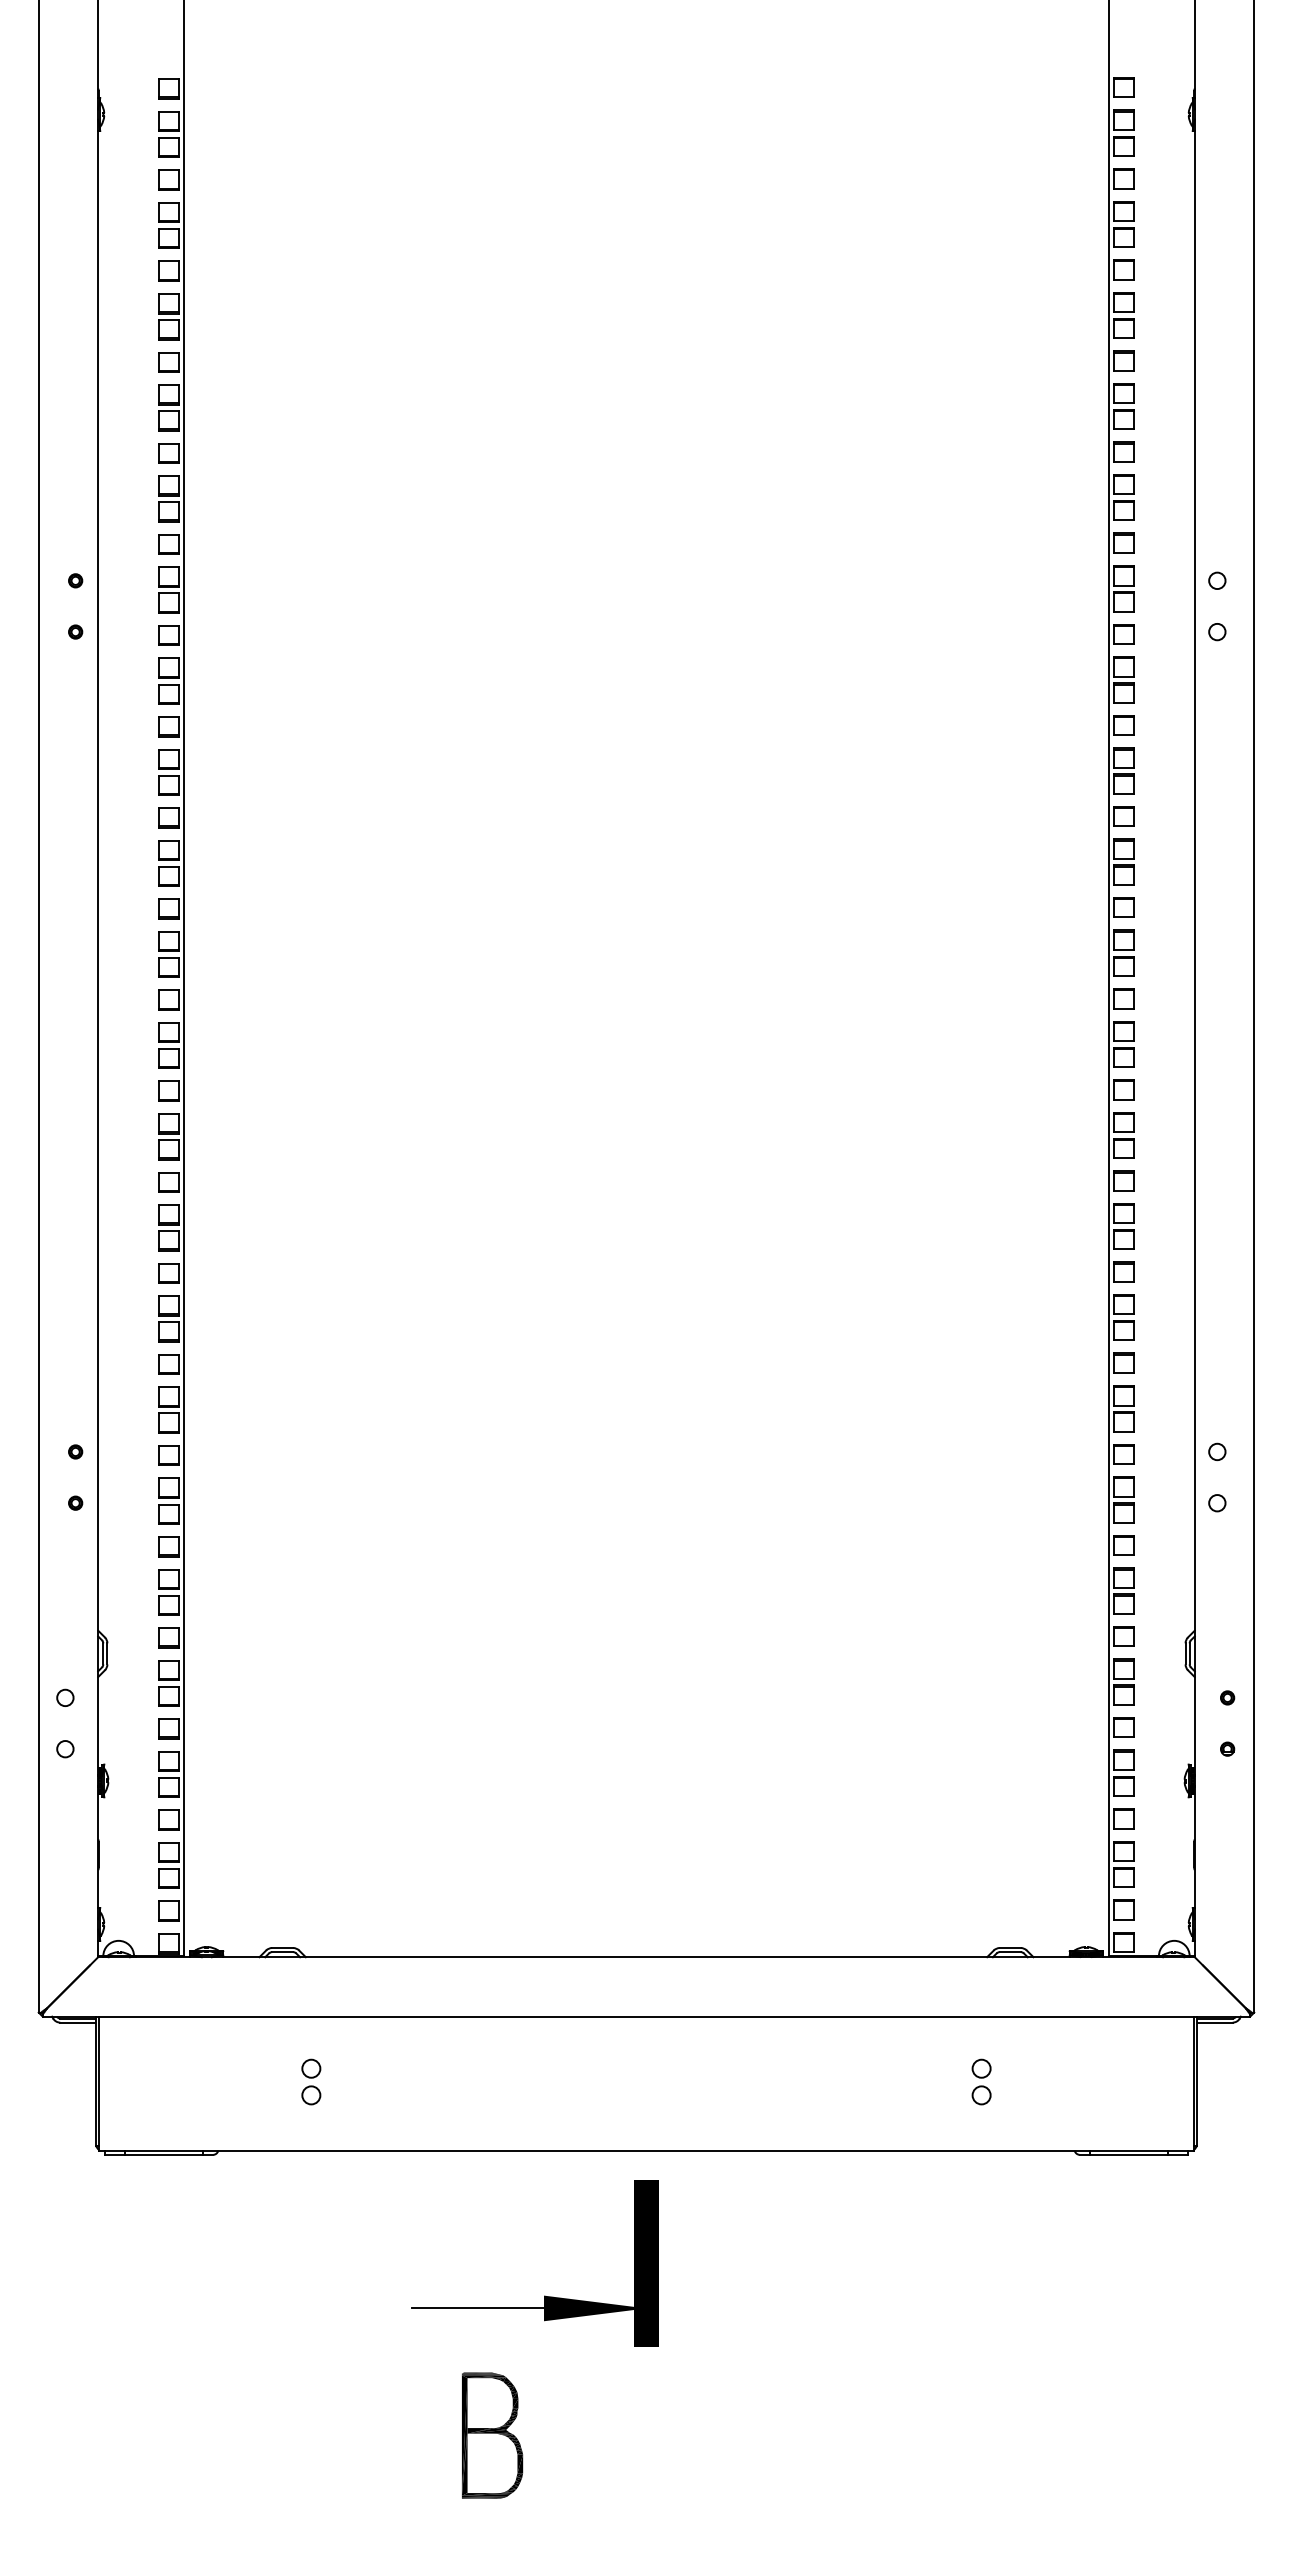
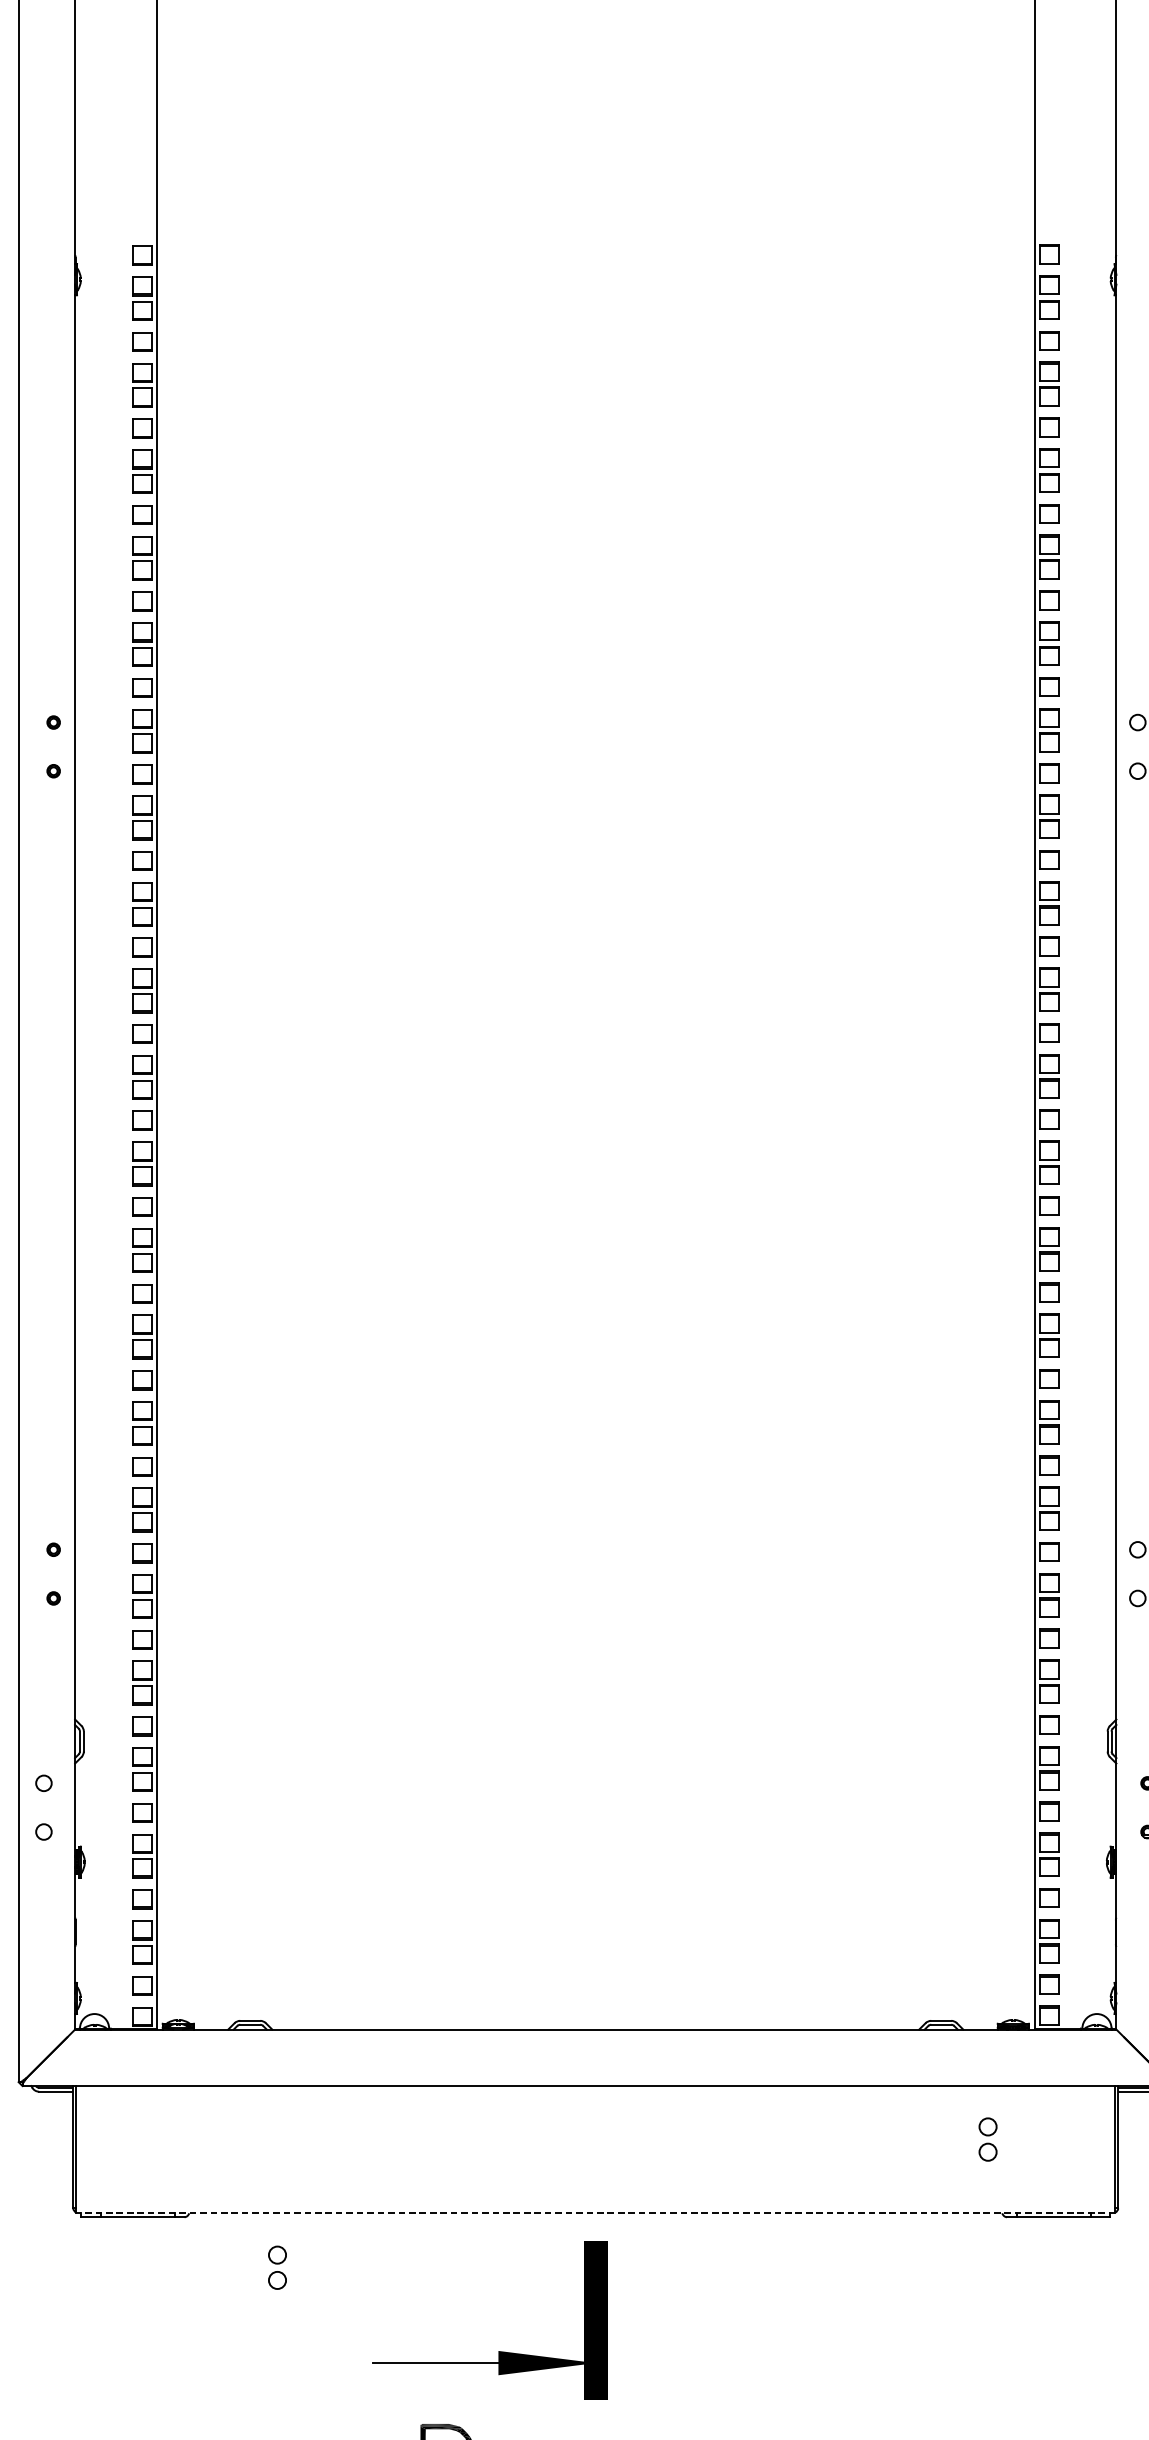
part: (311, 2081) -> (277, 2267), moved
part: (981, 2081) -> (987, 2139), moved
line: (646, 2150) -> (595, 2213), solid -> dashed

